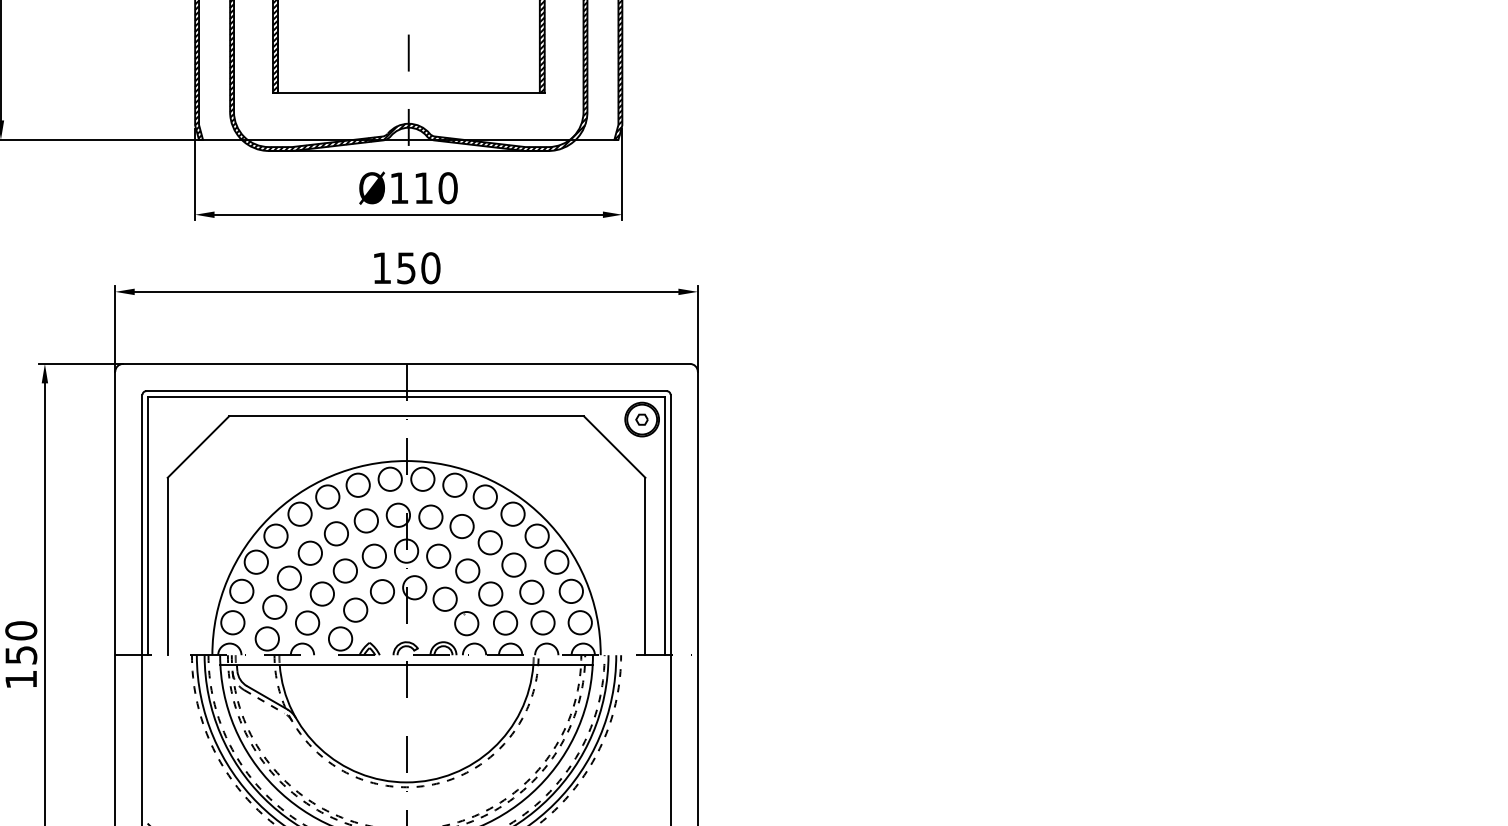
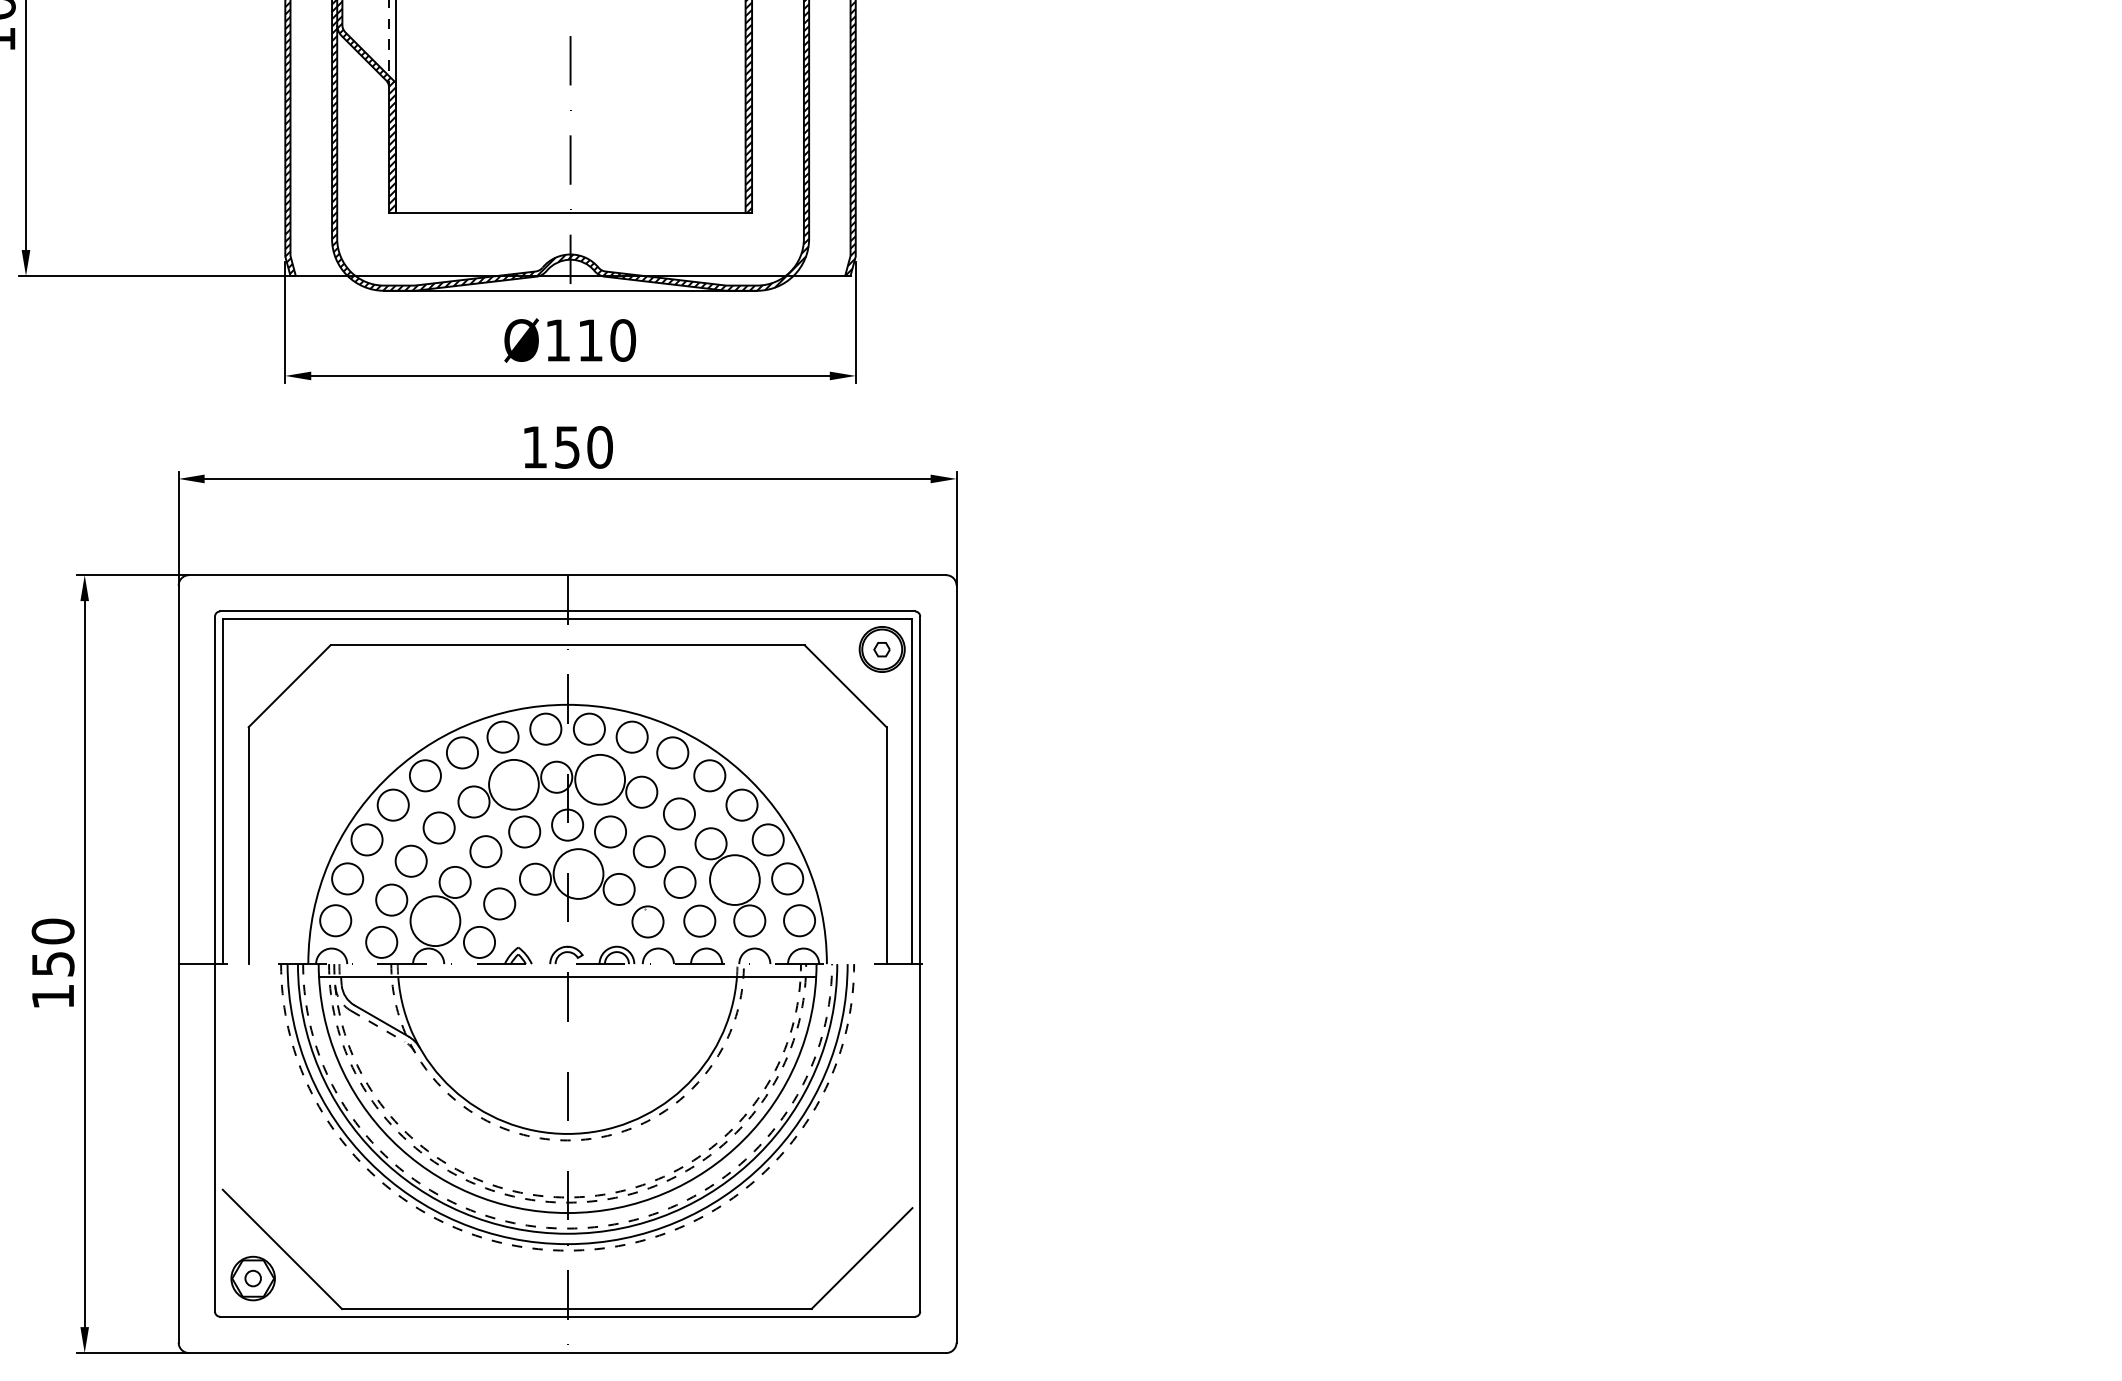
circle: (430, 516) -> (599, 779), size x1.6
circle: (366, 520) -> (513, 784), size x1.6
circle: (414, 587) -> (578, 873), size x1.6
circle: (531, 591) -> (734, 879), size x1.6
circle: (306, 622) -> (434, 920), size x1.6

